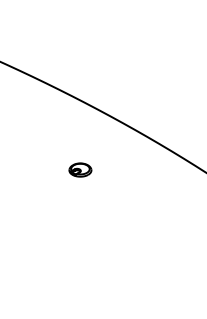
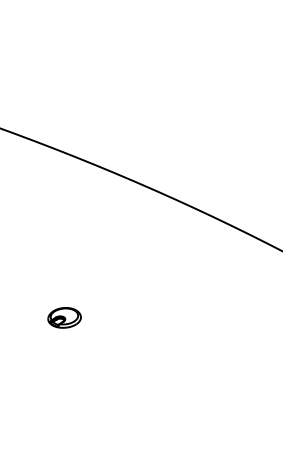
part: (80, 169) -> (64, 317), moved

